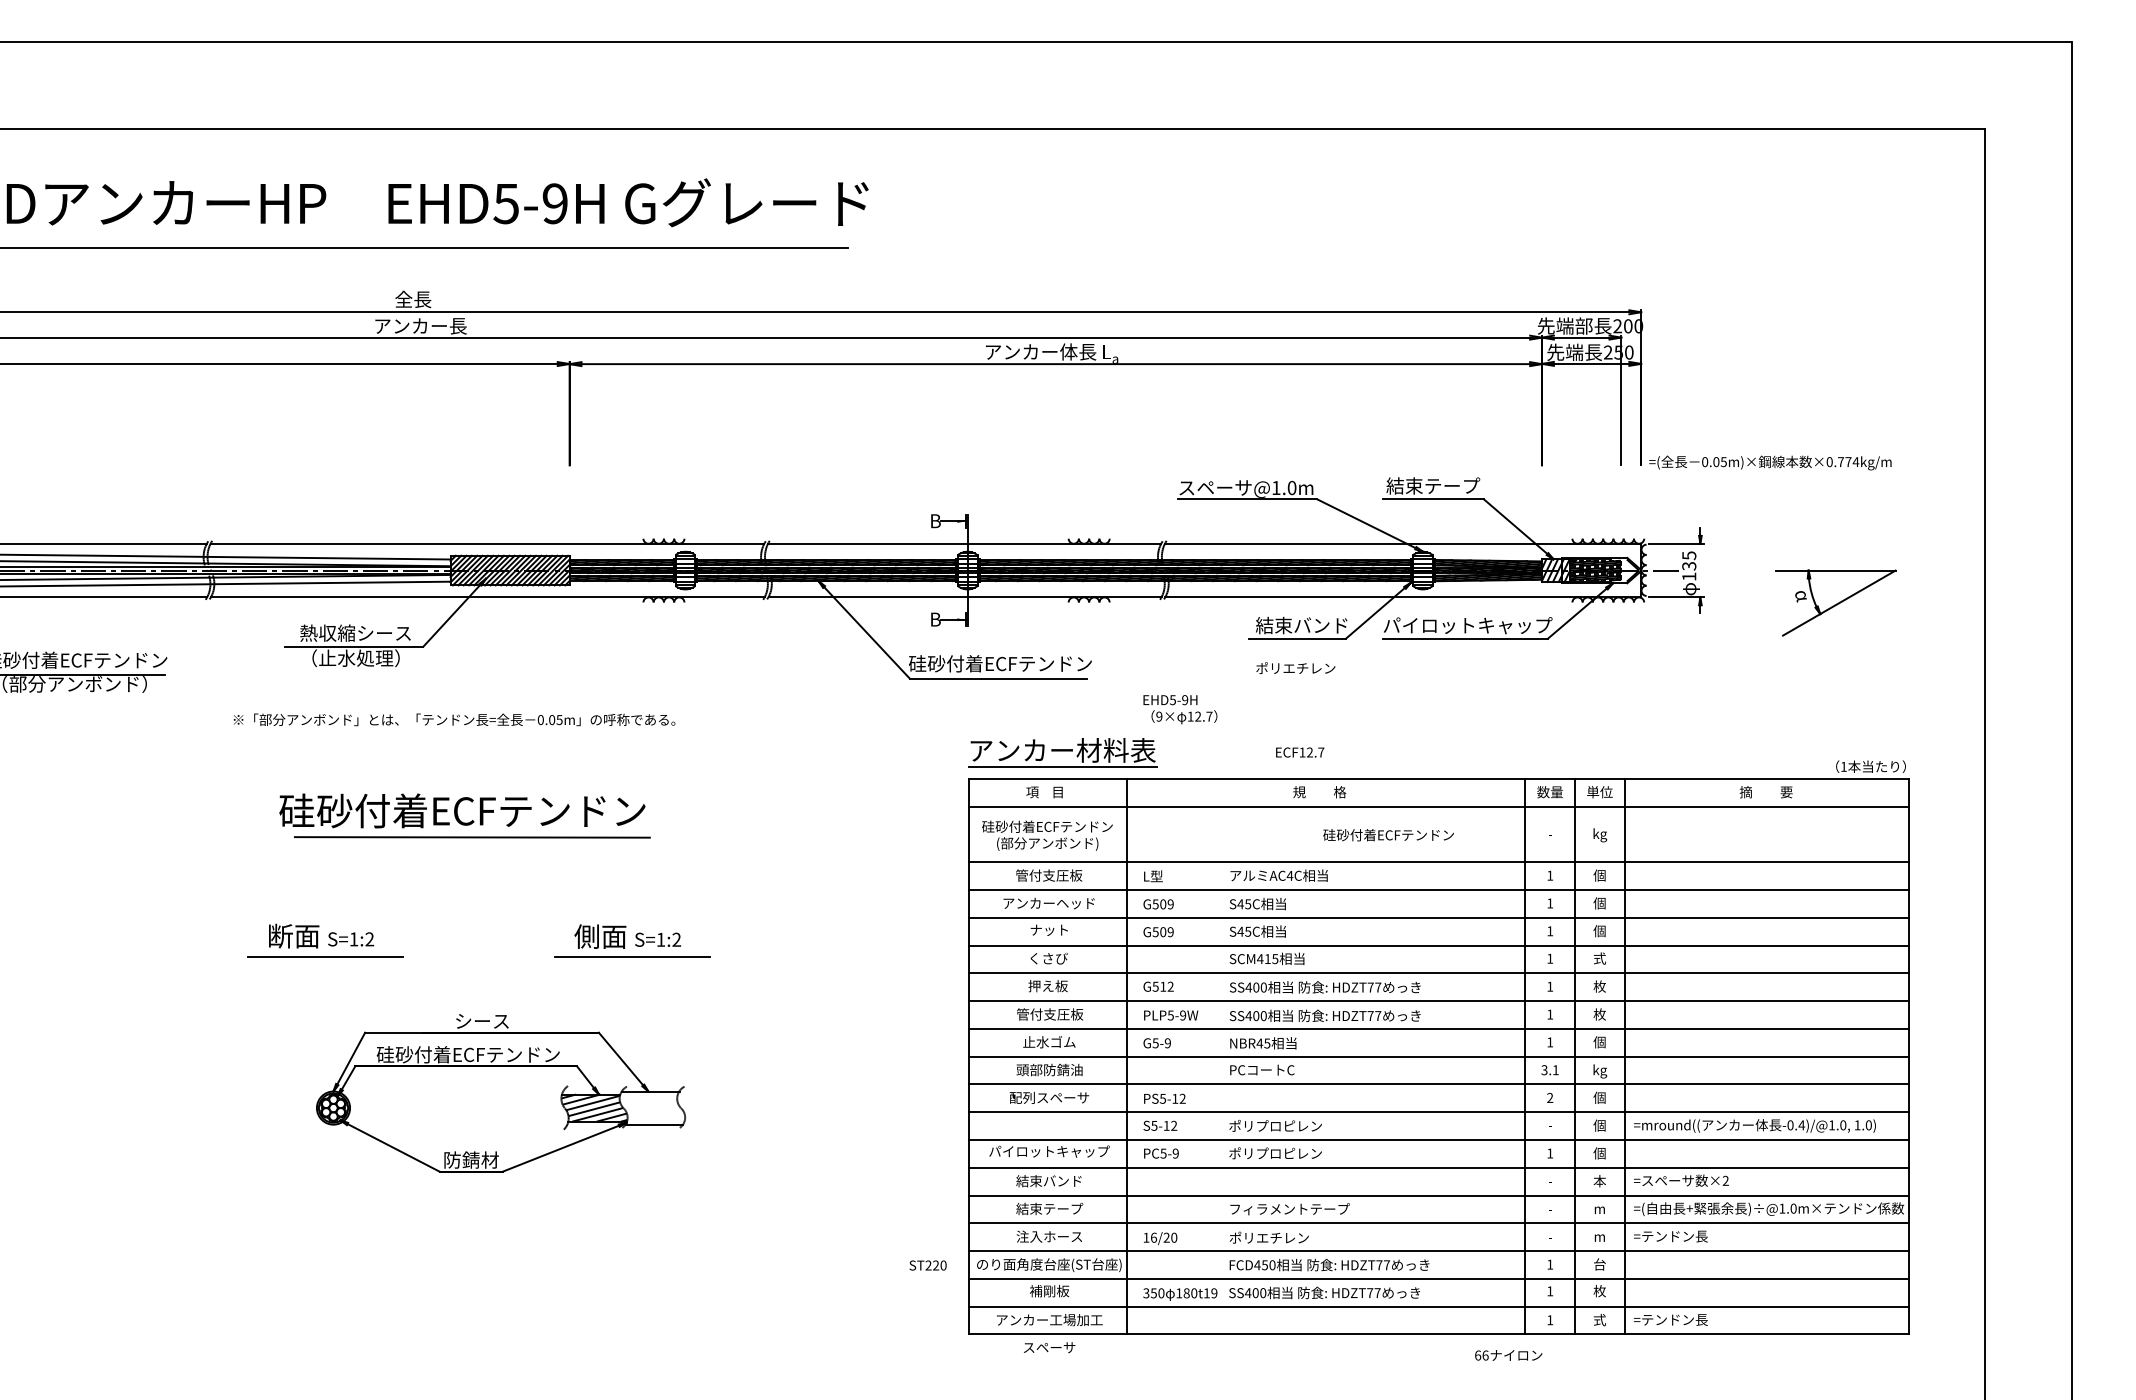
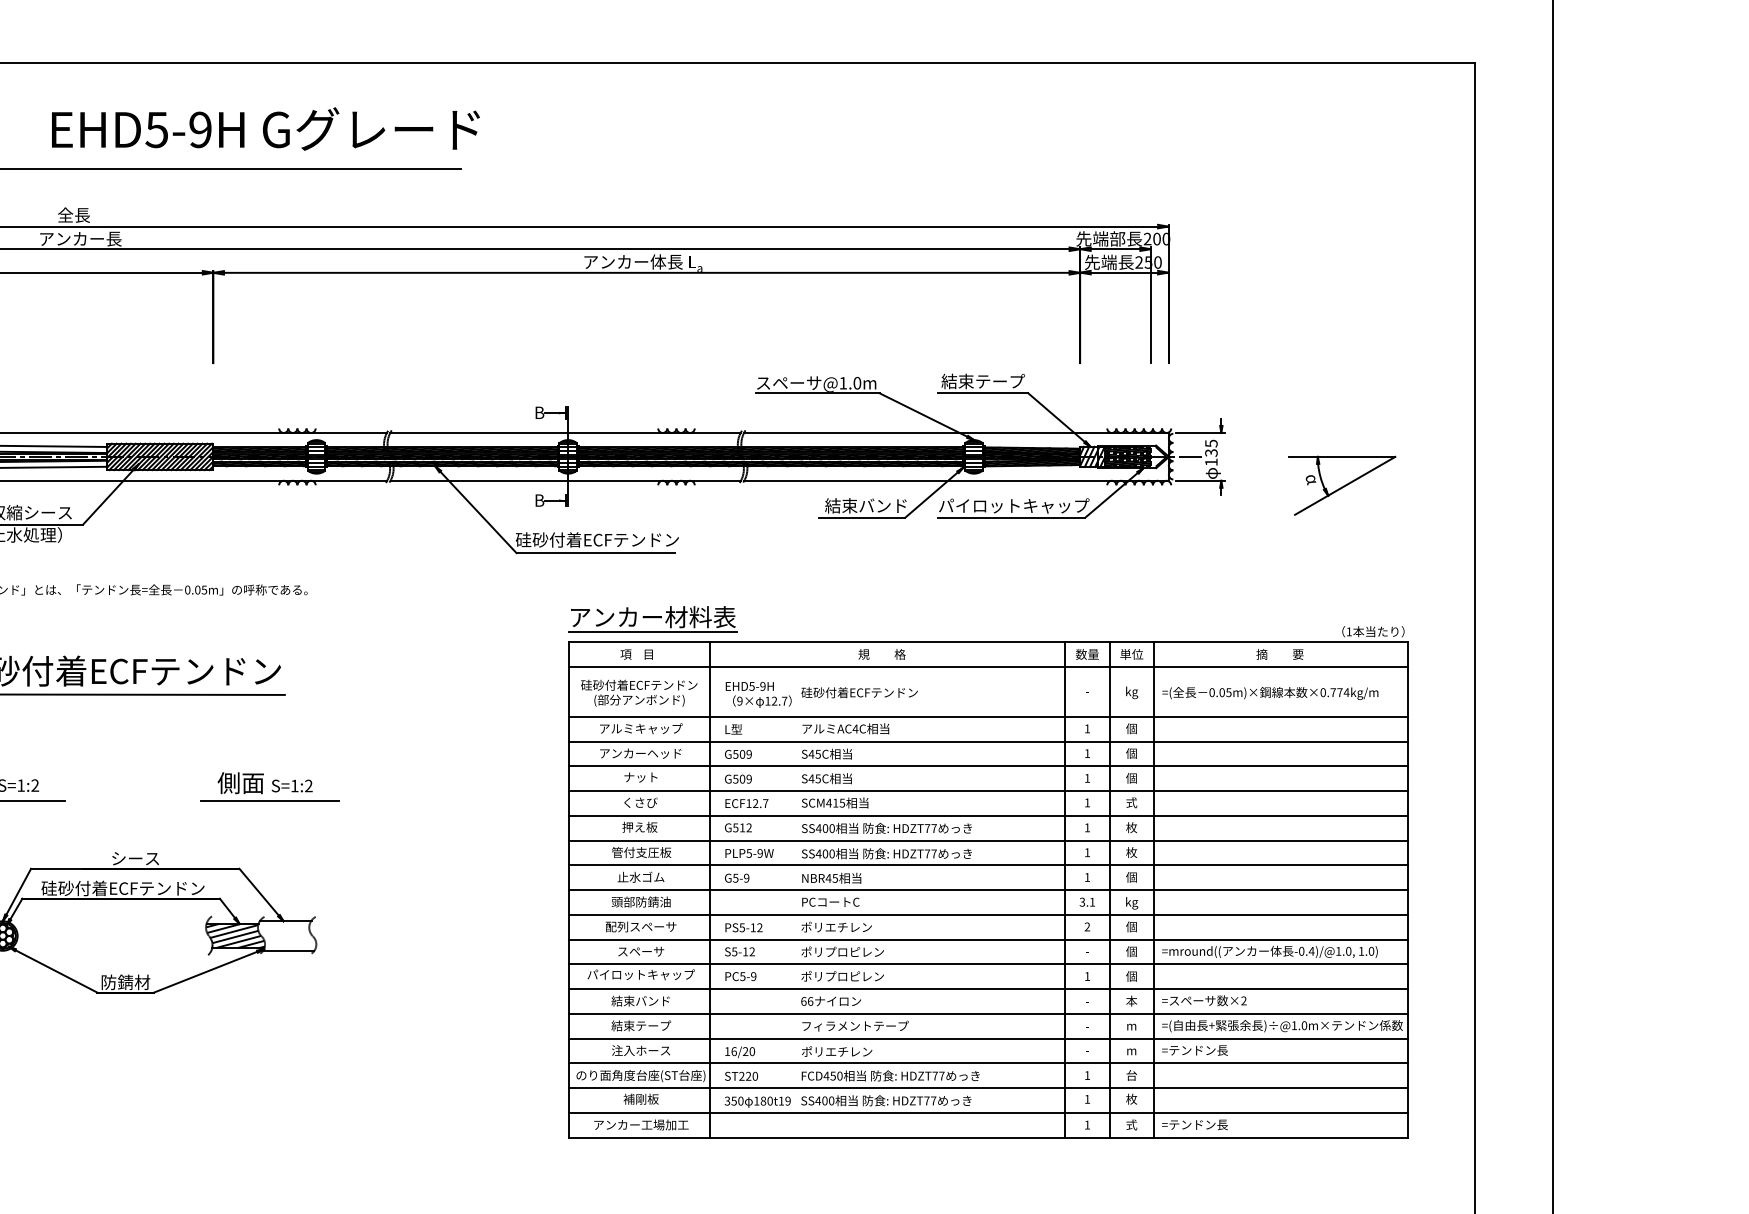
text: (1770, 462) -> (1270, 693), moved
text: (1295, 667) -> (836, 926), moved
text: (1180, 709) -> (758, 694), moved
text: (1300, 752) -> (747, 803), moved
text: (1388, 835) -> (859, 693), moved
text: (1049, 875) -> (641, 728), 管付支圧板 -> アルミキャップ
text: (927, 1265) -> (740, 1076), moved
text: (1049, 1347) -> (641, 951), moved
text: (1508, 1355) -> (830, 1001), moved

